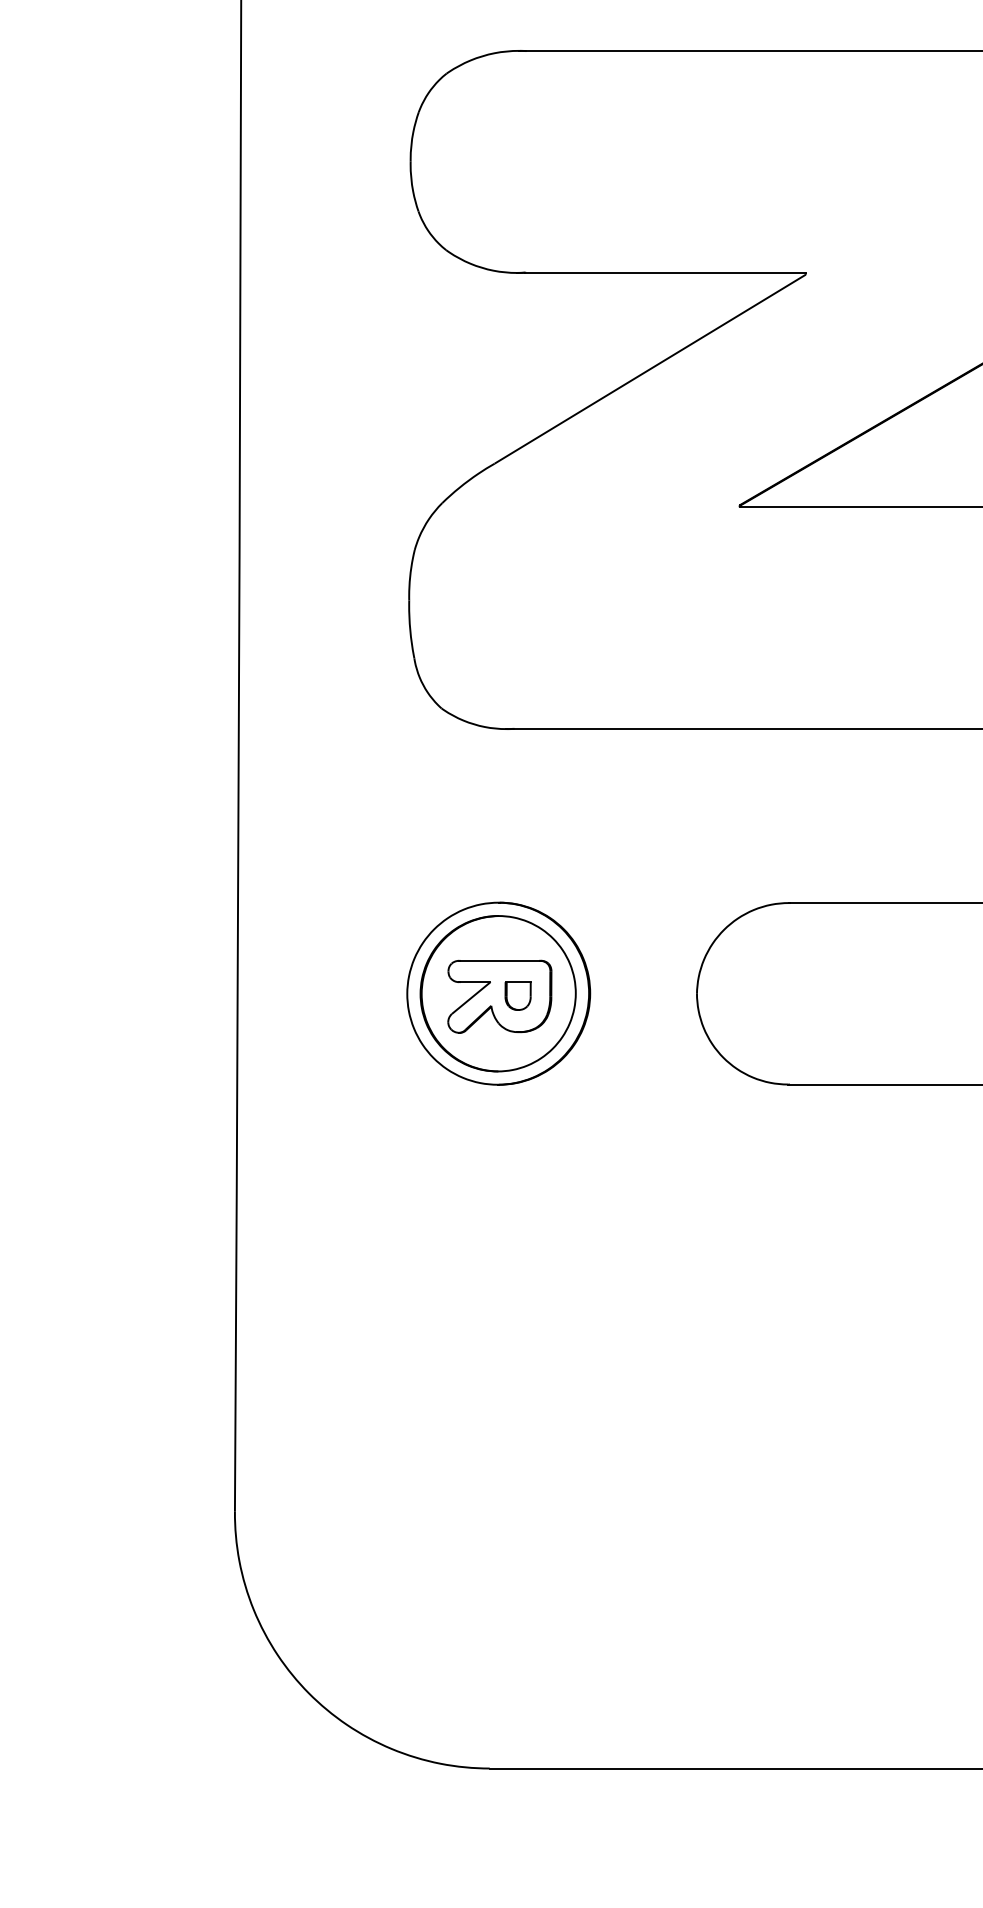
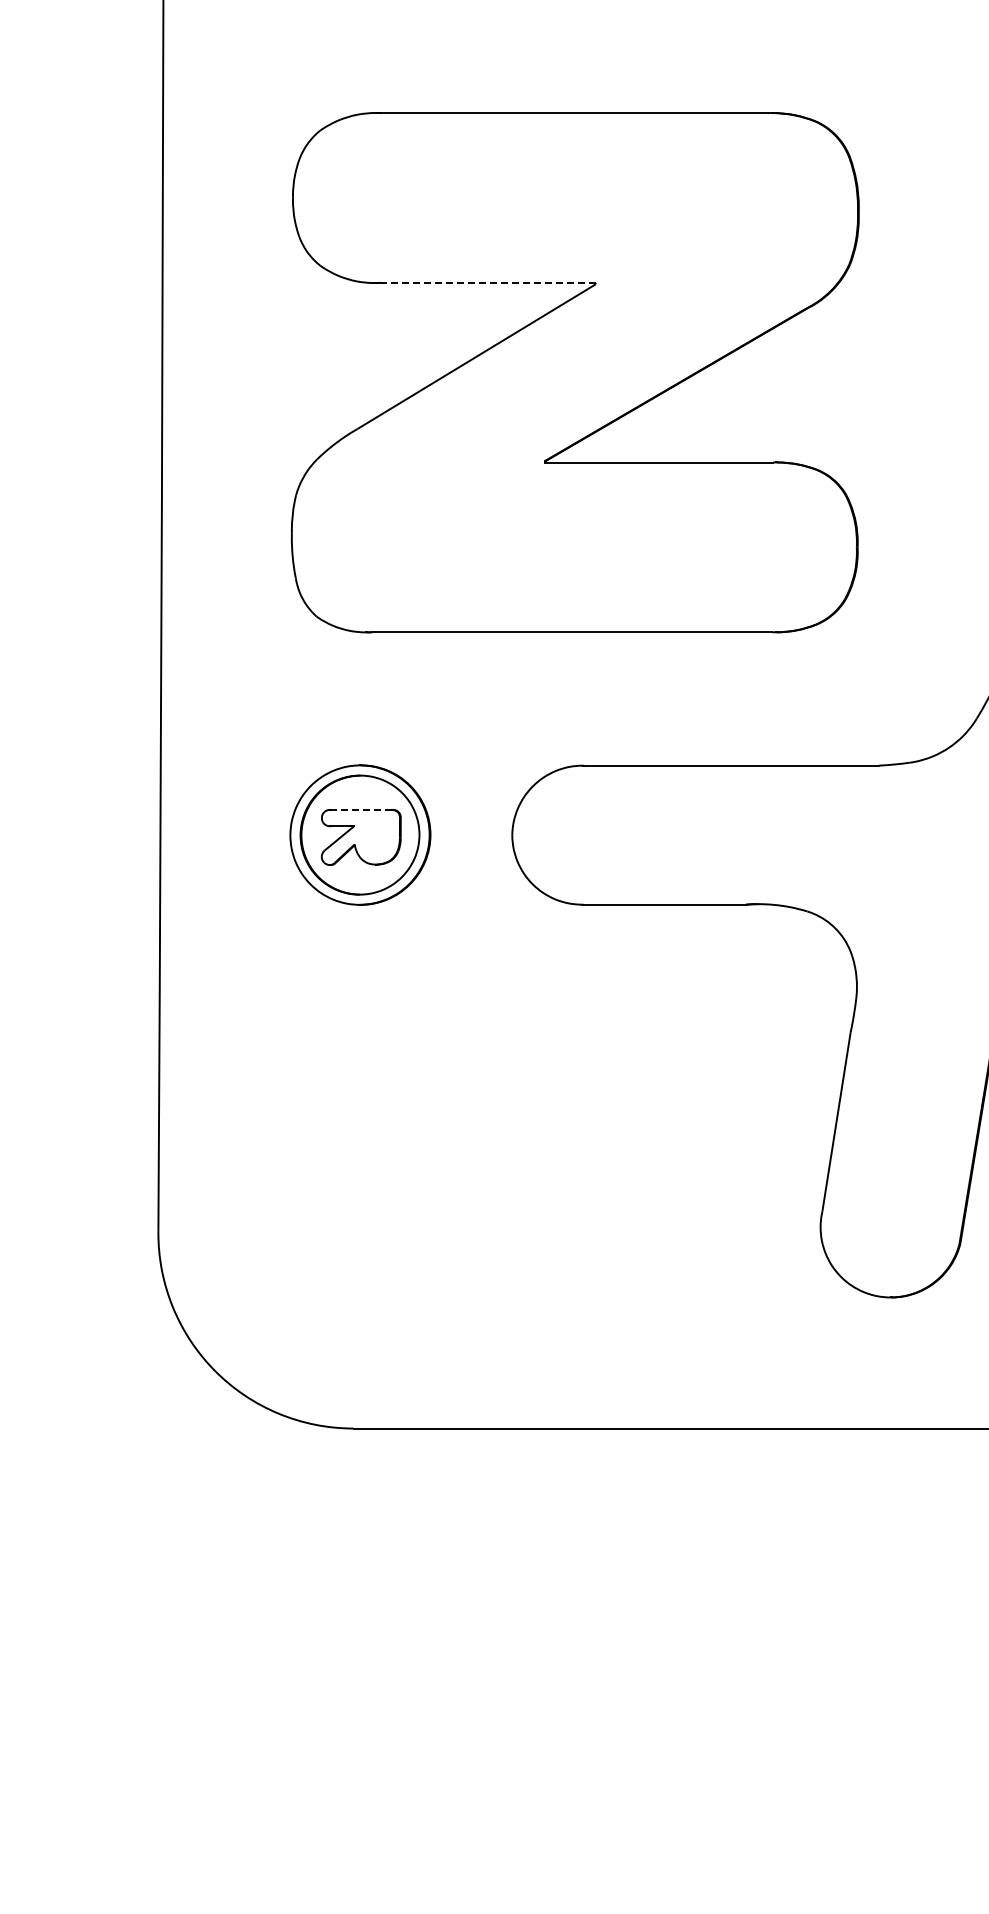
line: (665, 272) -> (488, 282), solid -> dashed
line: (500, 960) -> (361, 809), solid -> dashed
part: (517, 995) -> (374, 836), removed

